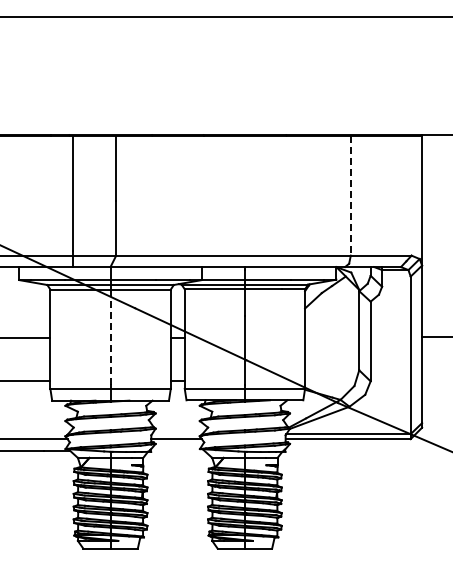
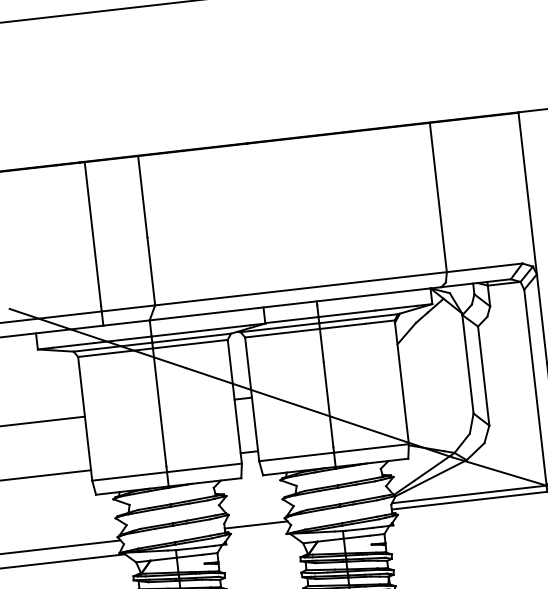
line: (350, 196) -> (438, 198), dashed -> solid
line: (110, 337) -> (159, 407), dashed -> solid

